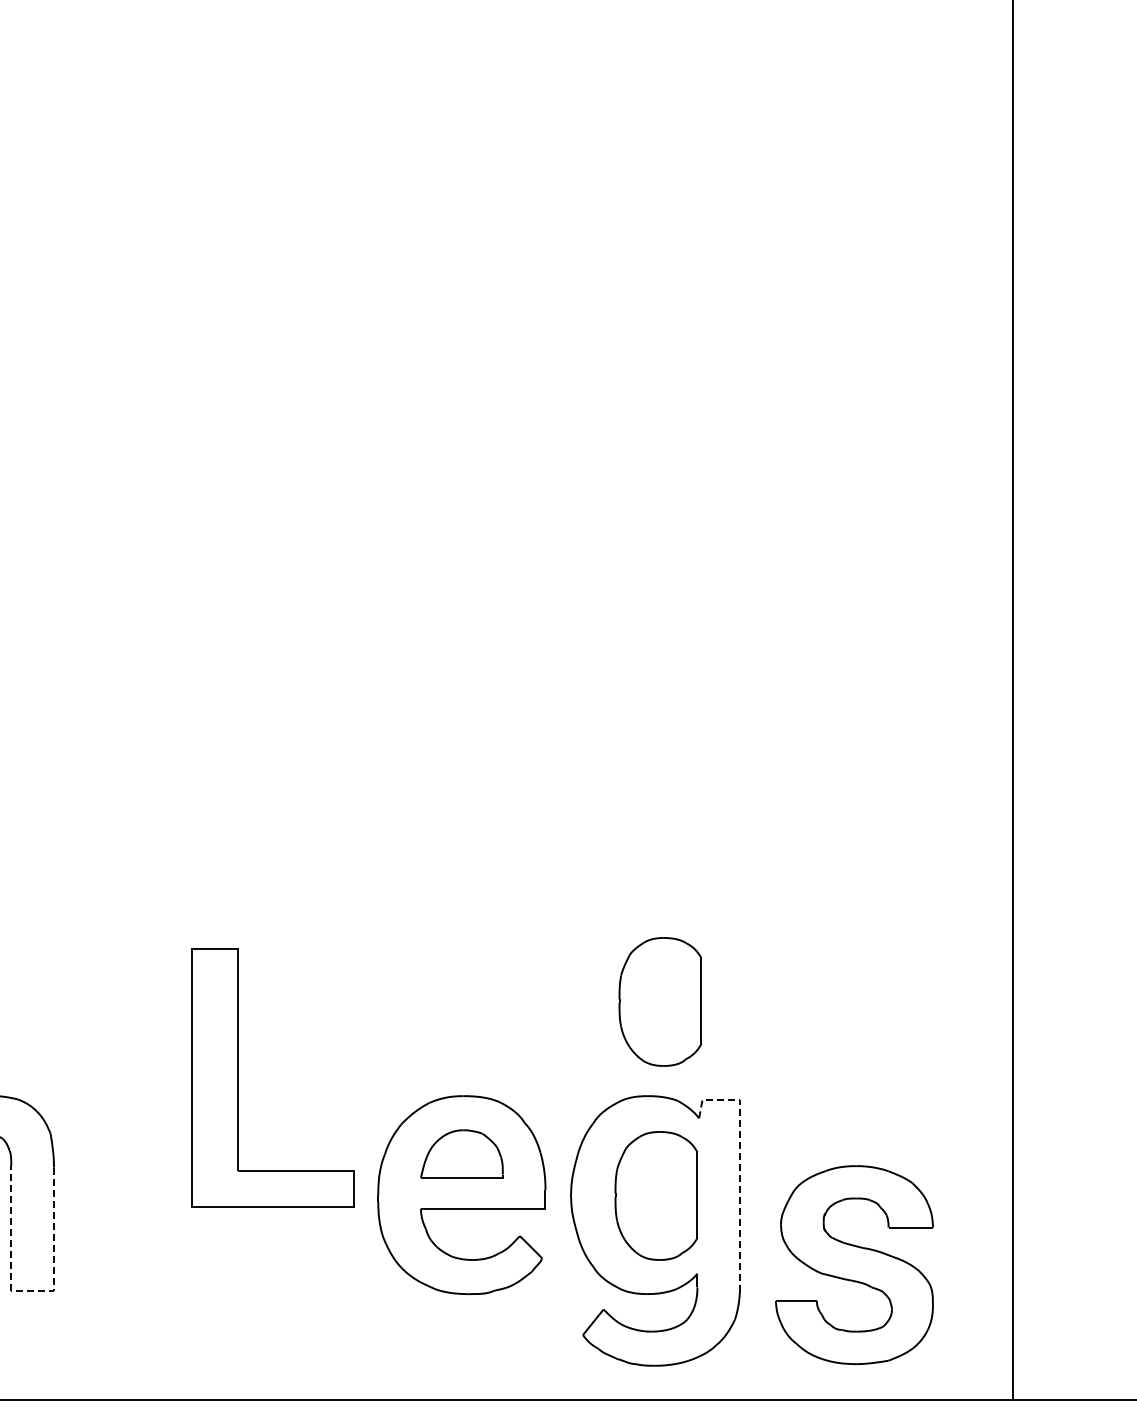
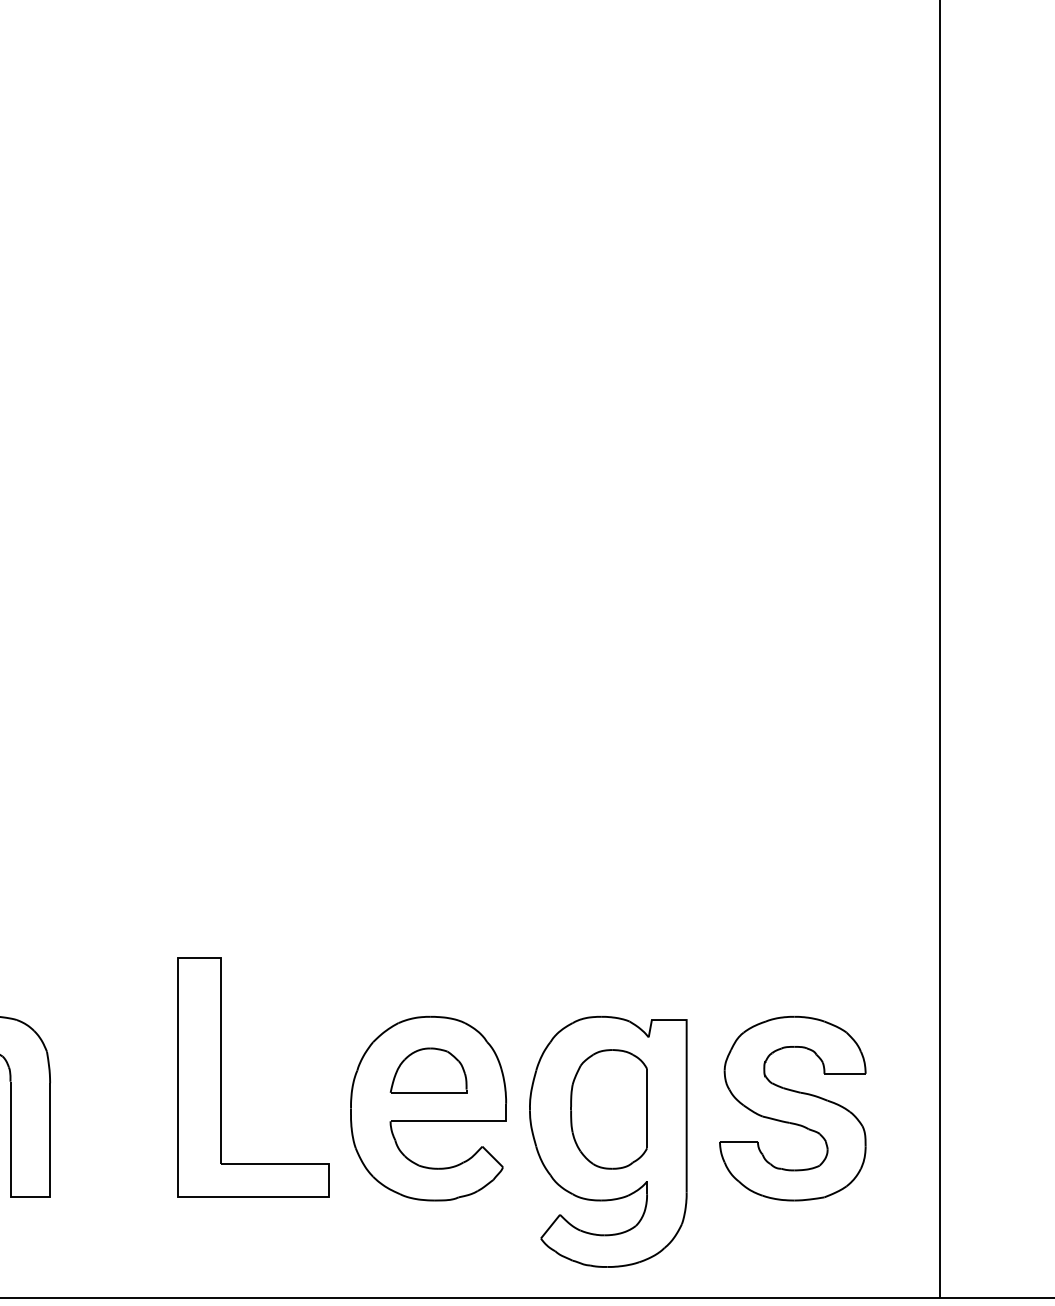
part: (659, 1001) -> (611, 929), removed
part: (238, 1077) -> (221, 1077), moved
line: (740, 1163) -> (687, 1079), dashed -> solid
part: (854, 1264) -> (792, 1108), moved
line: (31, 1290) -> (29, 1197), dashed -> solid

